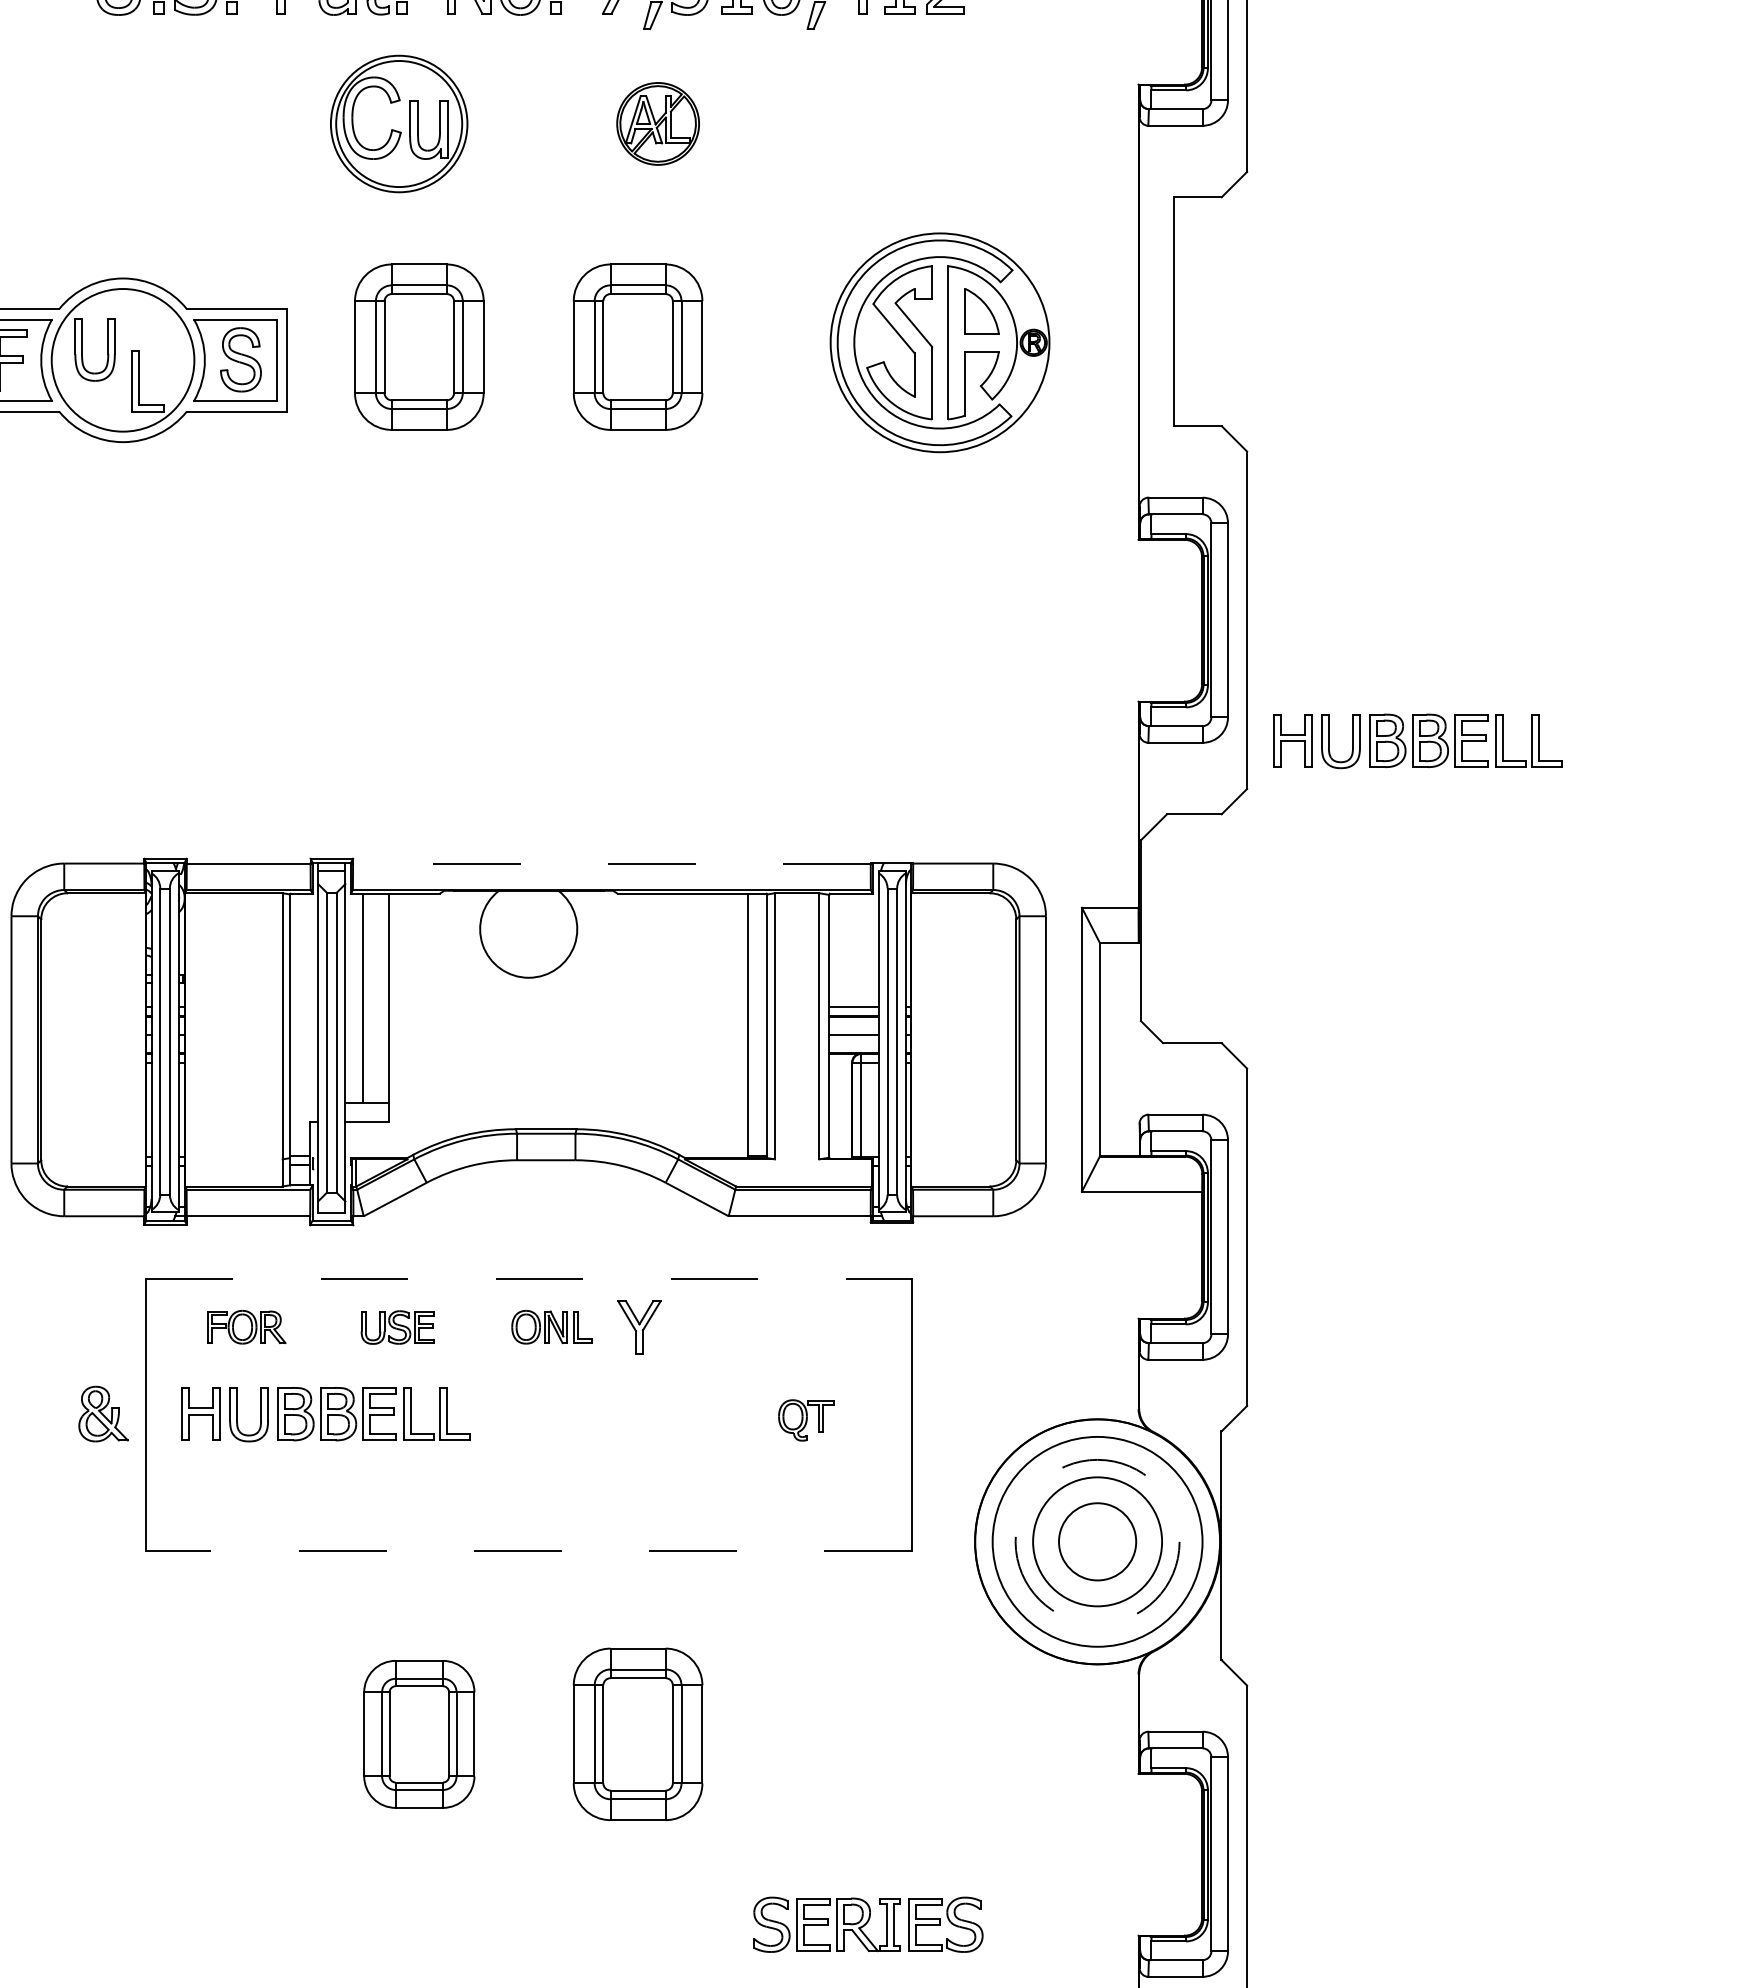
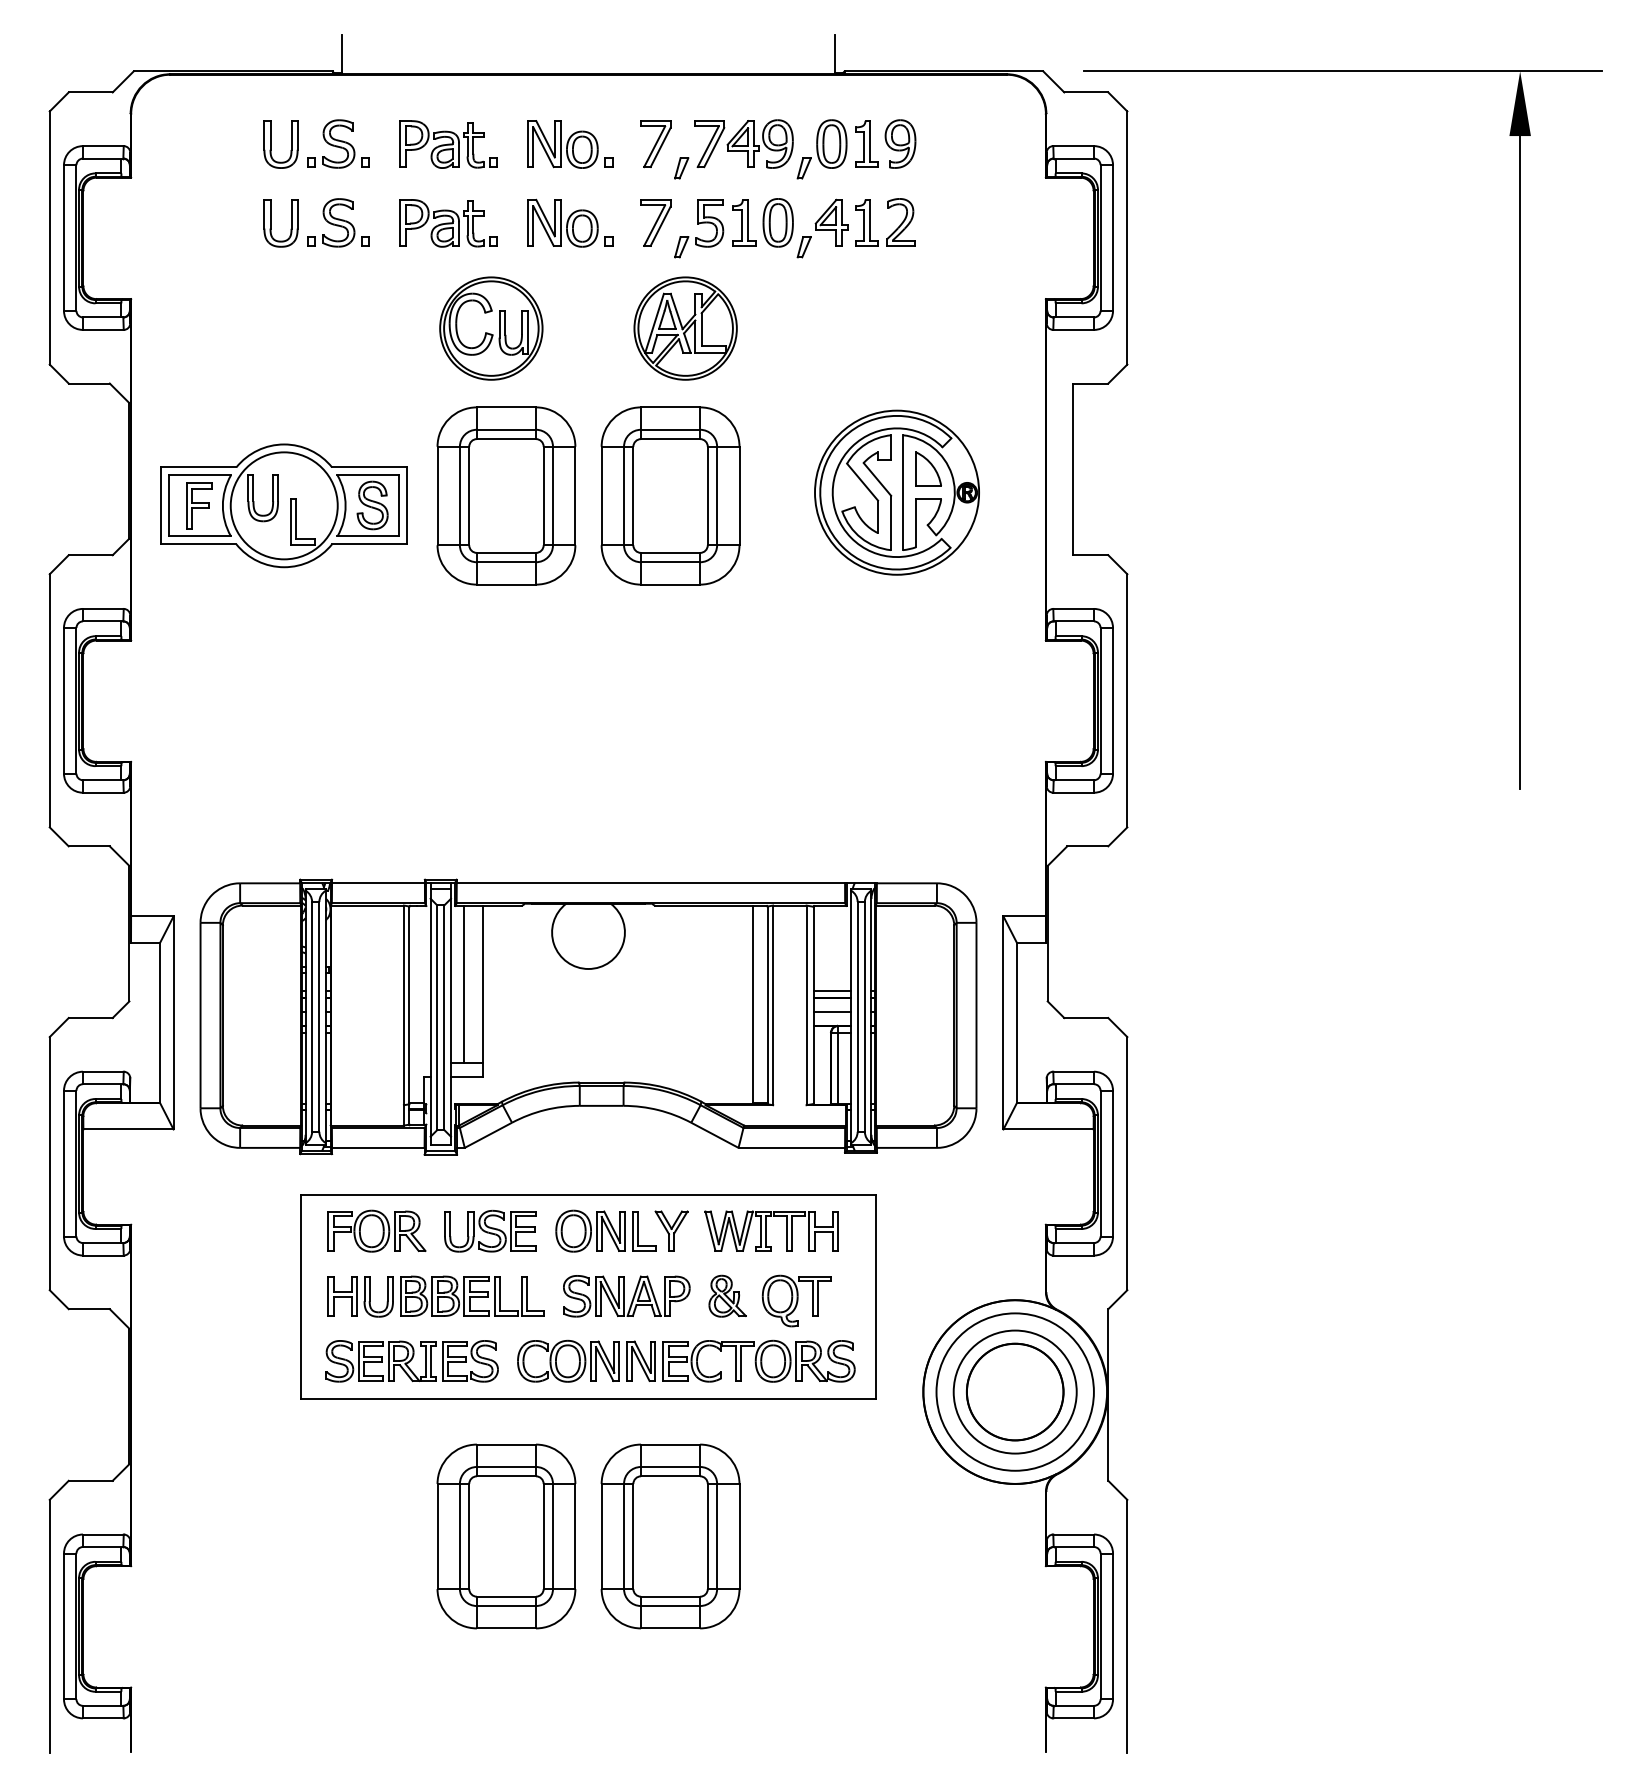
part: (658, 123) -> (685, 328), size x1.67
part: (419, 346) -> (506, 495), size x1.43
part: (638, 346) -> (670, 495), size x1.43
part: (1416, 741) -> (1254, 791), removed
line: (611, 863) -> (650, 883), dashed -> solid
line: (530, 1279) -> (589, 1195), dashed -> solid
part: (246, 1326) -> (376, 1230), size x1.67
part: (551, 1326) -> (605, 1230), size x1.67
part: (772, 1326) -> (771, 1230), added
part: (398, 1327) -> (490, 1231), size x1.67
part: (103, 1413) -> (727, 1295), moved
part: (579, 1414) -> (626, 1296), added
part: (806, 1419) -> (796, 1300), size x1.67
part: (659, 1499) -> (686, 1360), added
circle: (1096, 1541) -> (1014, 1391), dashed -> solid
circle: (1096, 1541) -> (1014, 1391), size x1.67
line: (528, 1550) -> (588, 1398), dashed -> solid
part: (419, 1734) -> (506, 1536), size x1.67
part: (638, 1734) -> (670, 1536), size x1.43
part: (867, 1925) -> (411, 1361), moved

